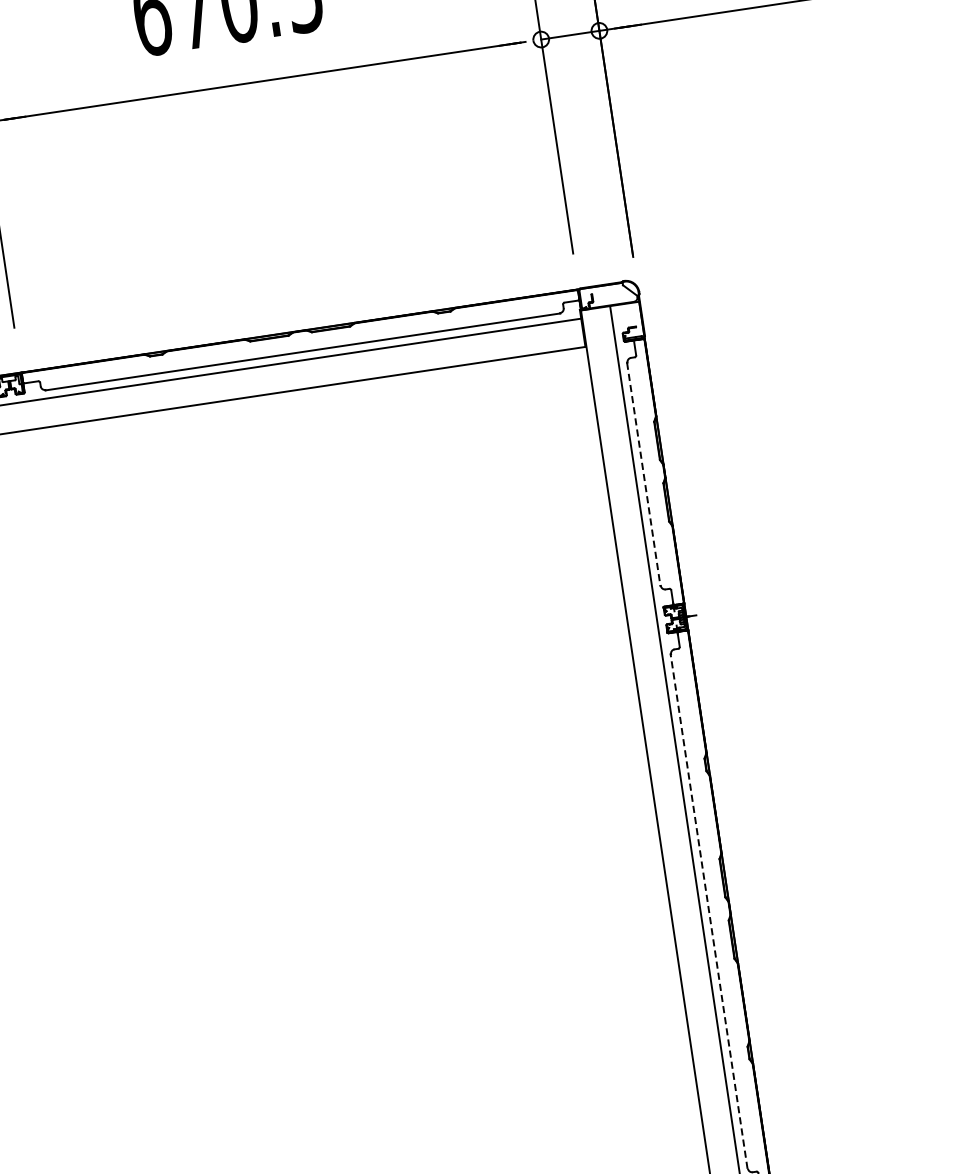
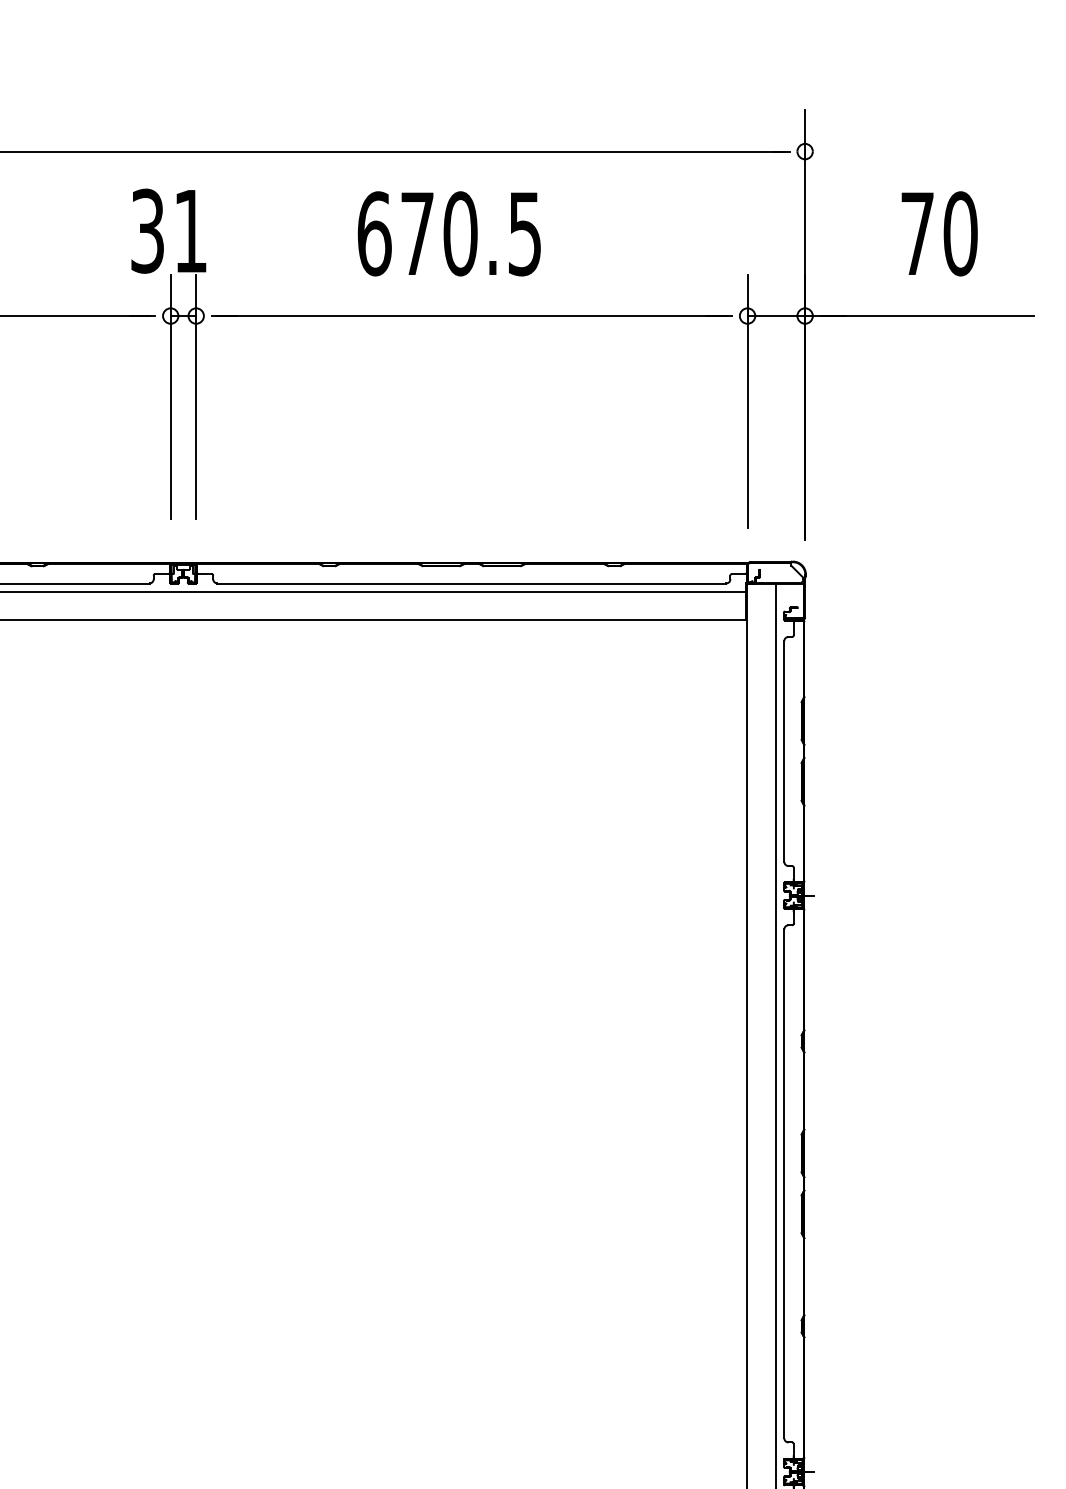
line: (643, 475) -> (783, 752), dashed -> solid
line: (708, 911) -> (783, 1183), dashed -> solid

